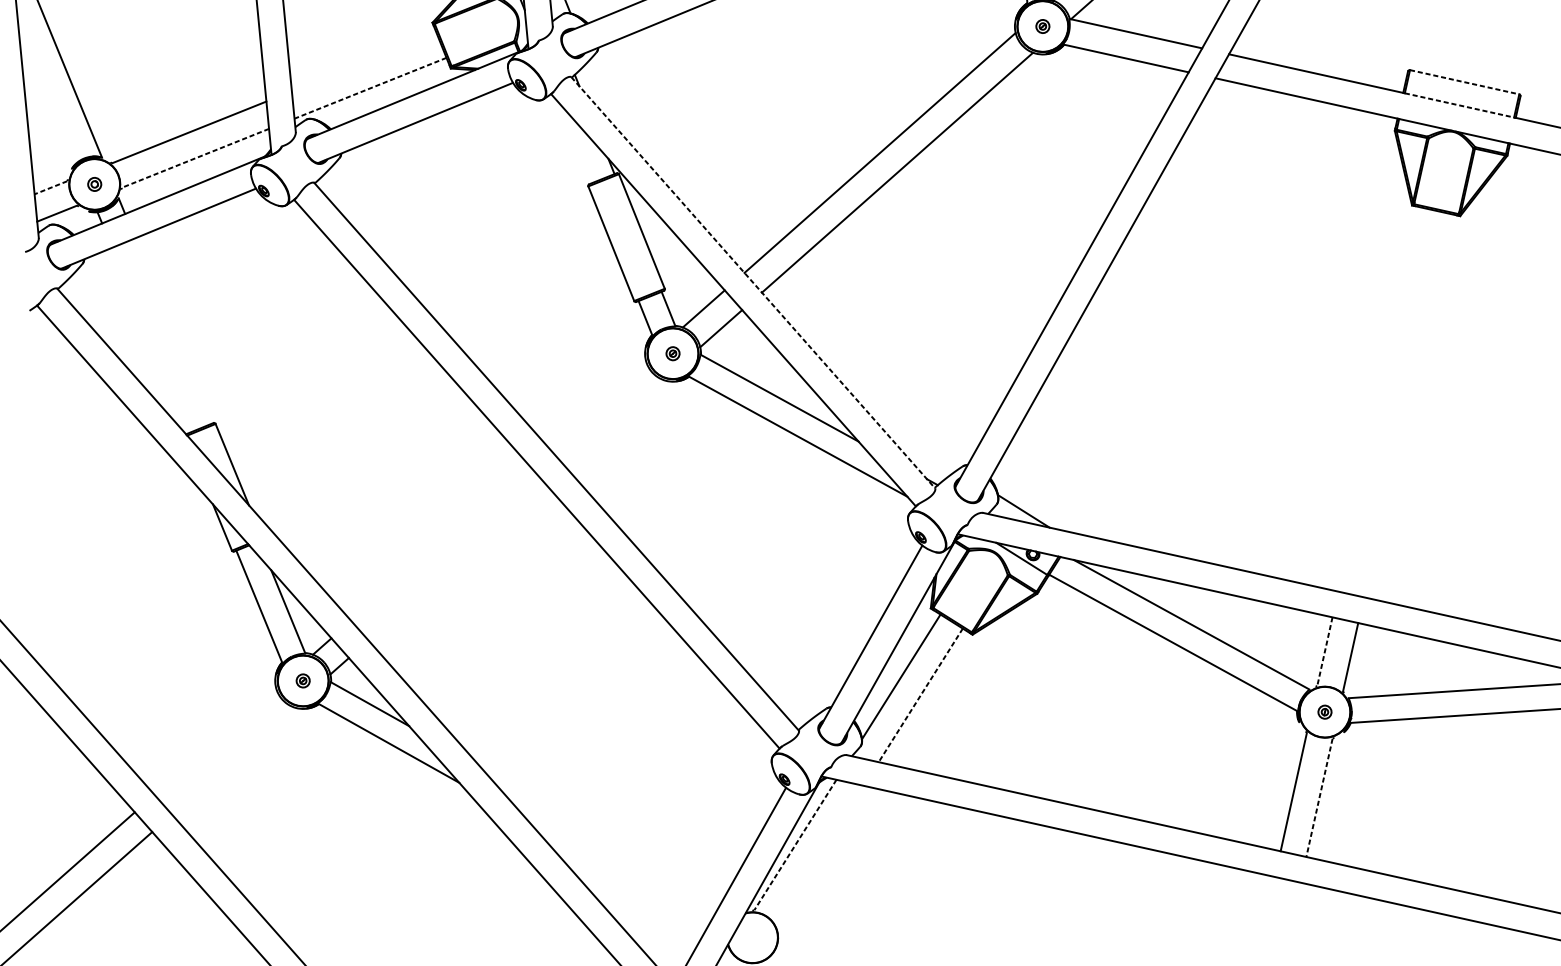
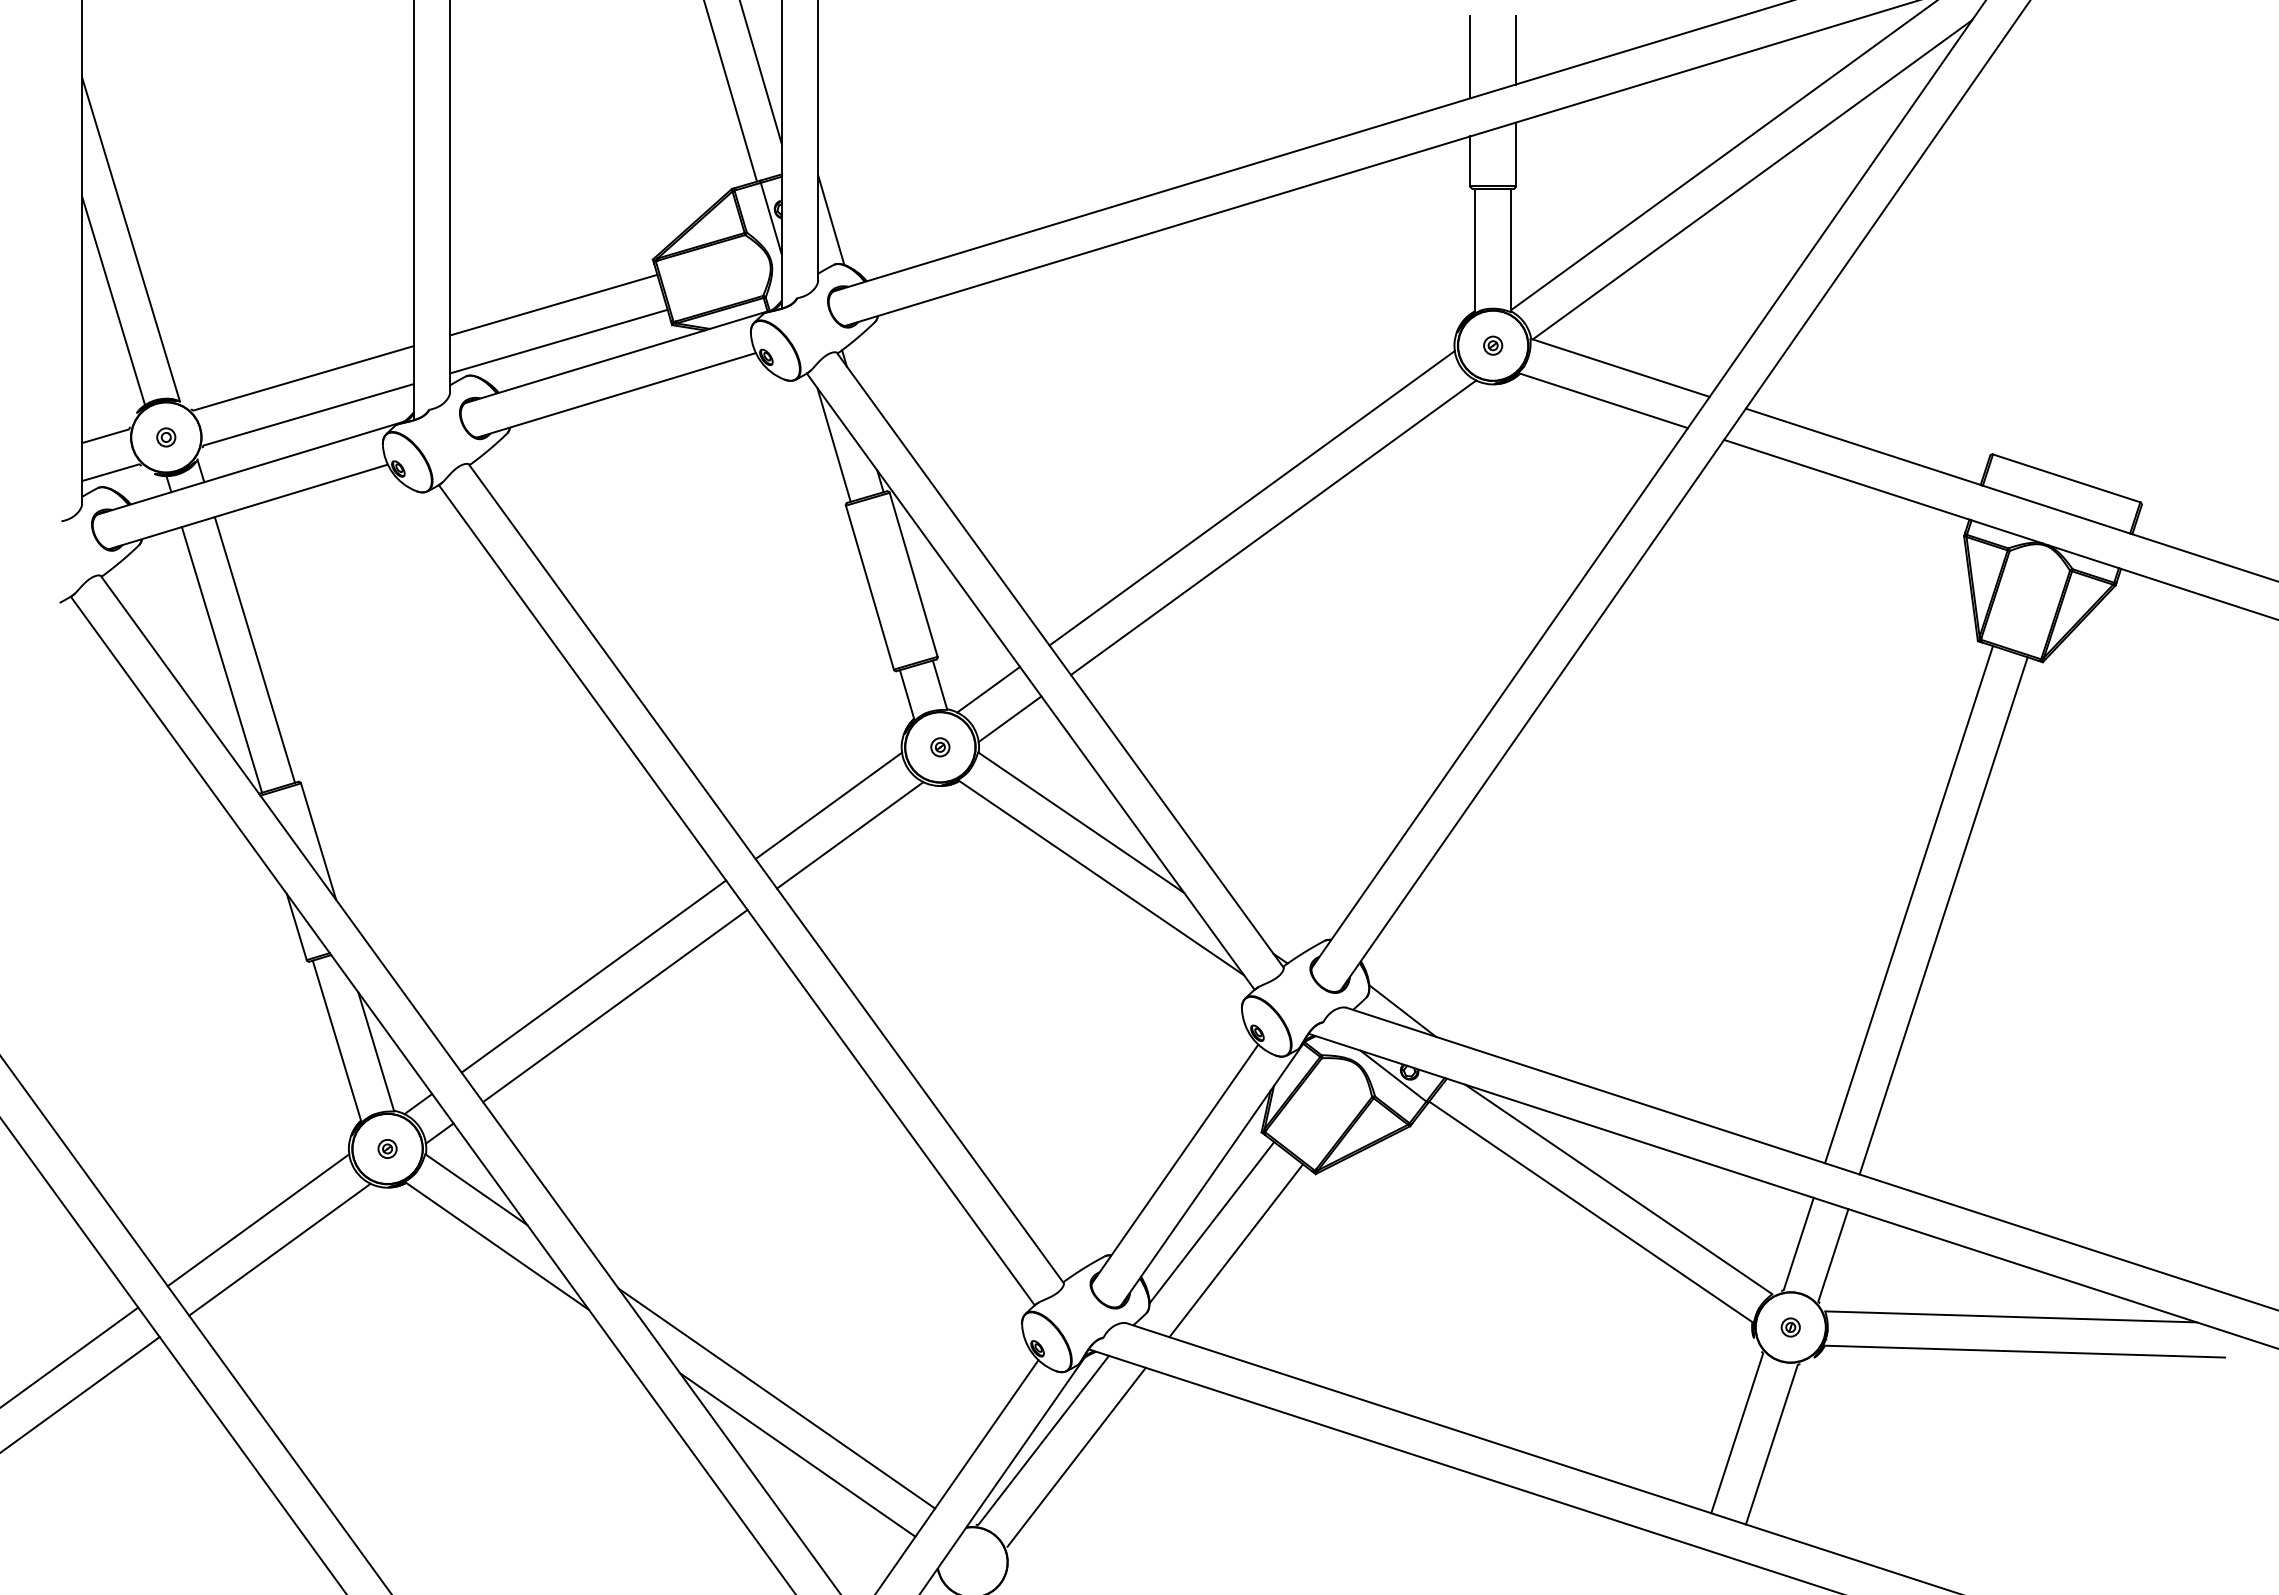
line: (364, 61) -> (553, 304), added
line: (1465, 82) -> (2067, 478), dashed -> solid
line: (370, 88) -> (558, 341), dashed -> solid
line: (47, 89) -> (113, 300), added
line: (1460, 105) -> (2057, 509), dashed -> solid
line: (575, 143) -> (833, 444), added
line: (195, 158) -> (308, 414), dashed -> solid
line: (50, 187) -> (105, 436), dashed -> solid
line: (753, 282) -> (1060, 660), dashed -> solid
line: (172, 330) -> (254, 649), added
line: (149, 340) -> (221, 659), added
line: (1381, 399) -> (1909, 904), added
line: (596, 403) -> (828, 805), added
line: (1406, 405) -> (1943, 915), added
line: (614, 423) -> (850, 835), added
line: (439, 542) -> (593, 976), added
line: (457, 561) -> (615, 1005), added
line: (1324, 651) -> (1798, 1244), dashed -> solid
line: (920, 695) -> (1235, 1251), dashed -> solid
line: (215, 741) -> (258, 1220), added
line: (232, 760) -> (279, 1249), added
line: (1319, 797) -> (1771, 1444), dashed -> solid
line: (600, 833) -> (776, 1398), added
line: (795, 845) -> (1043, 1440), dashed -> solid
line: (820, 854) -> (1076, 1456), added
line: (619, 872) -> (797, 1454), added

